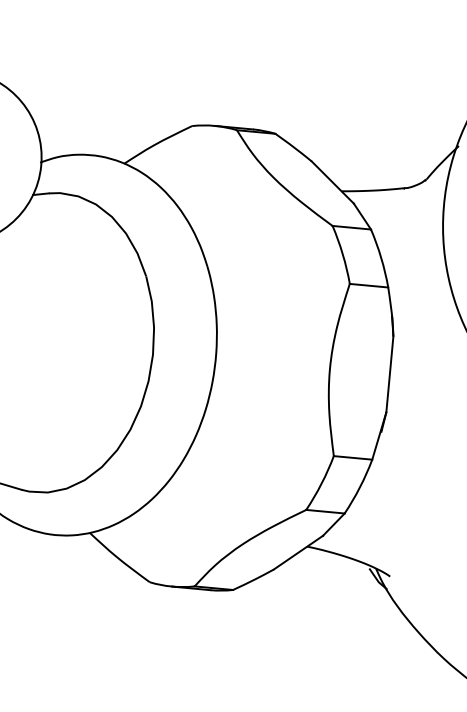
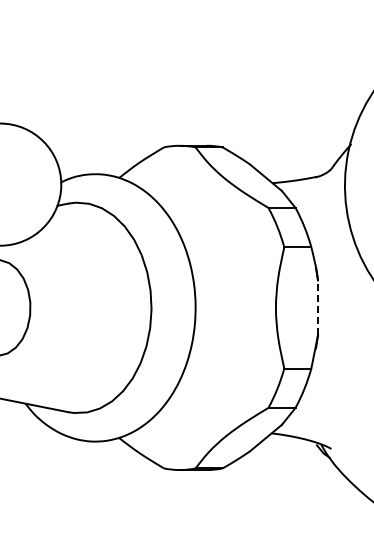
line: (390, 373) -> (318, 307), solid -> dashed

